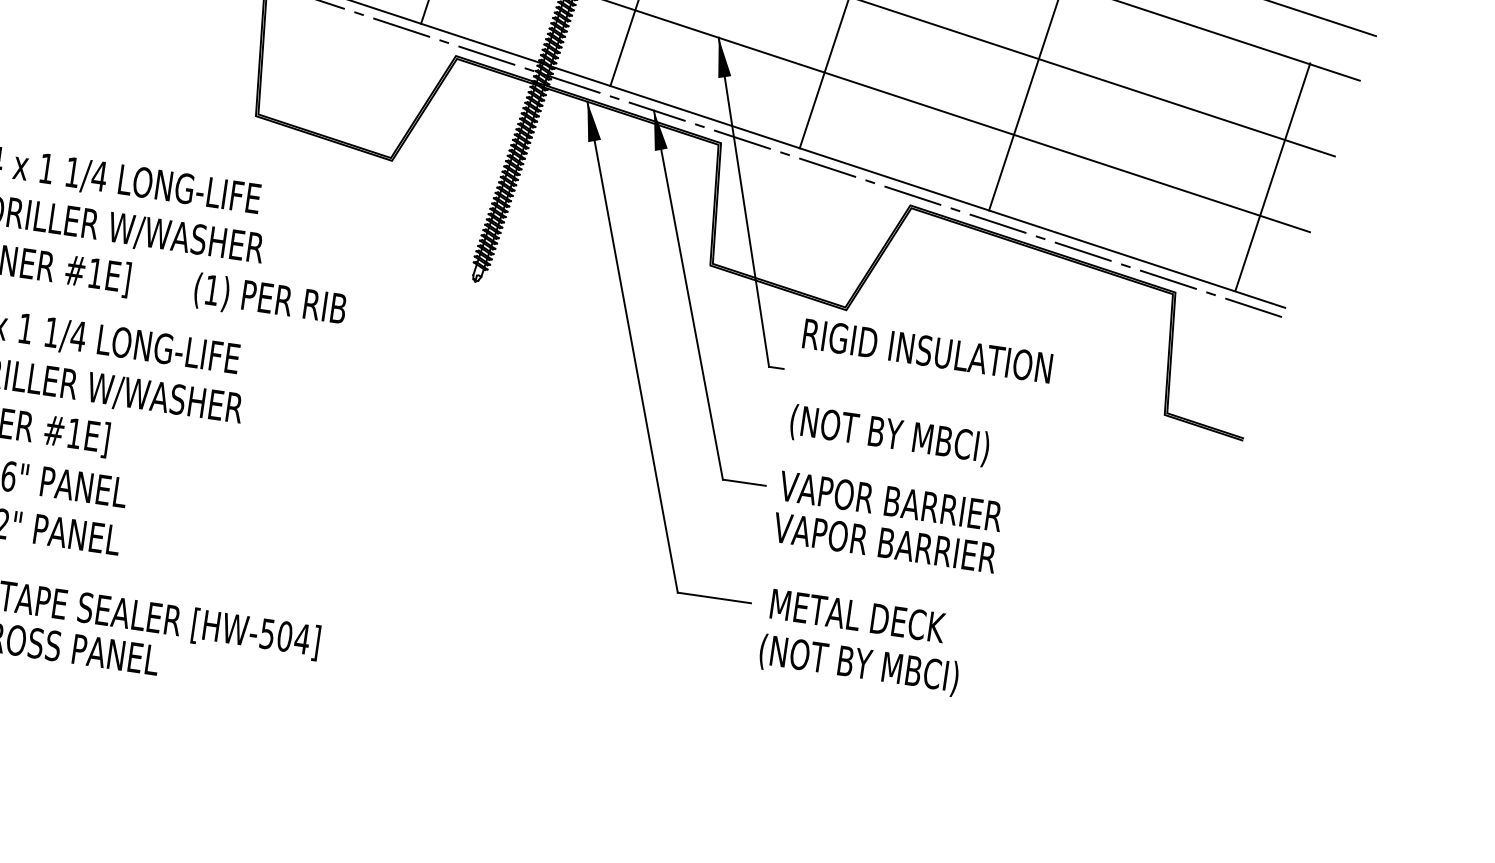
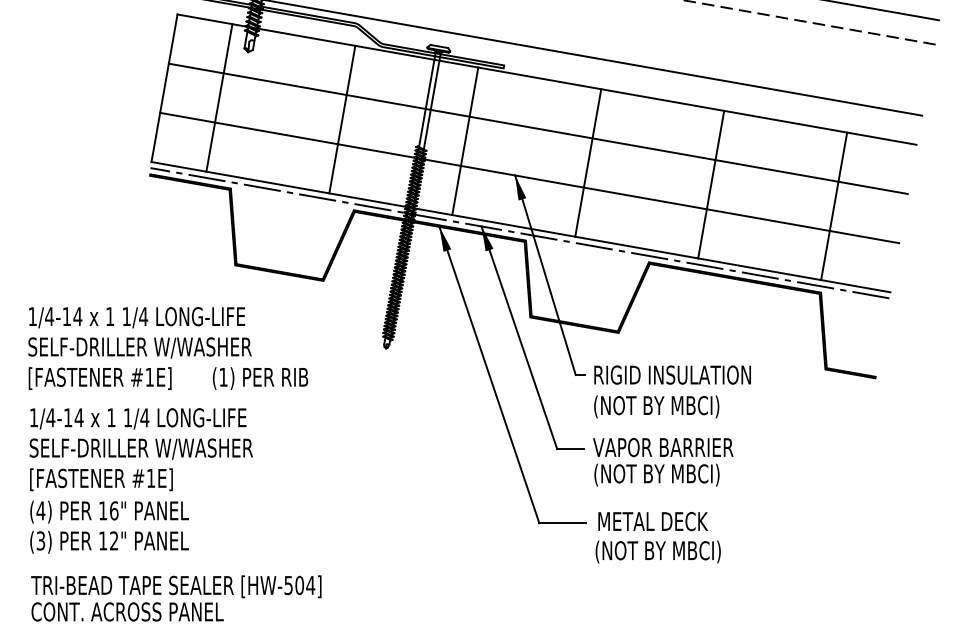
line: (1273, 177) -> (834, 206), moved
text: (927, 350) -> (672, 374), moved
text: (885, 544) -> (663, 474), VAPOR BARRIER -> (NOT BY MBCI)

